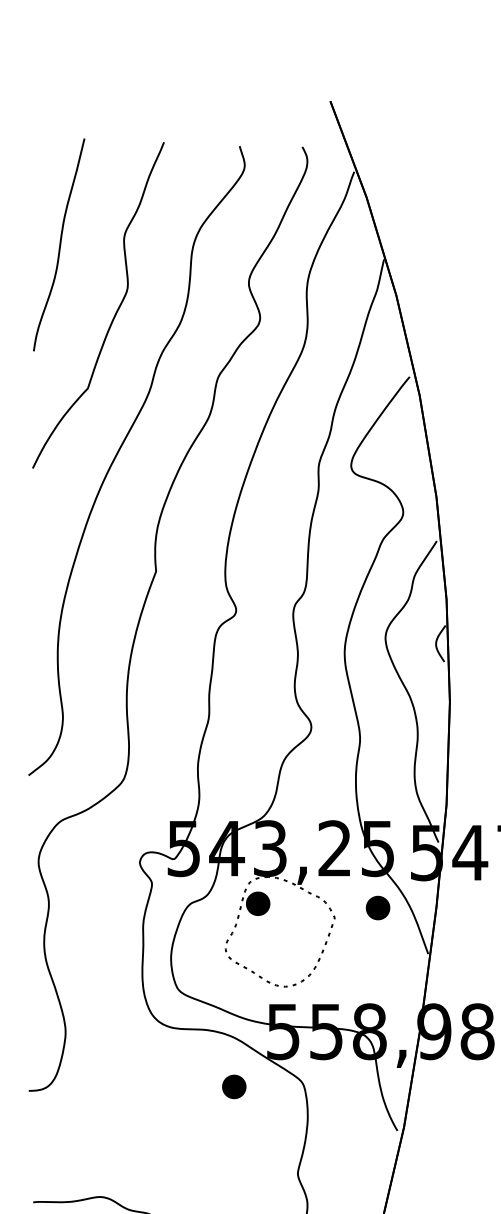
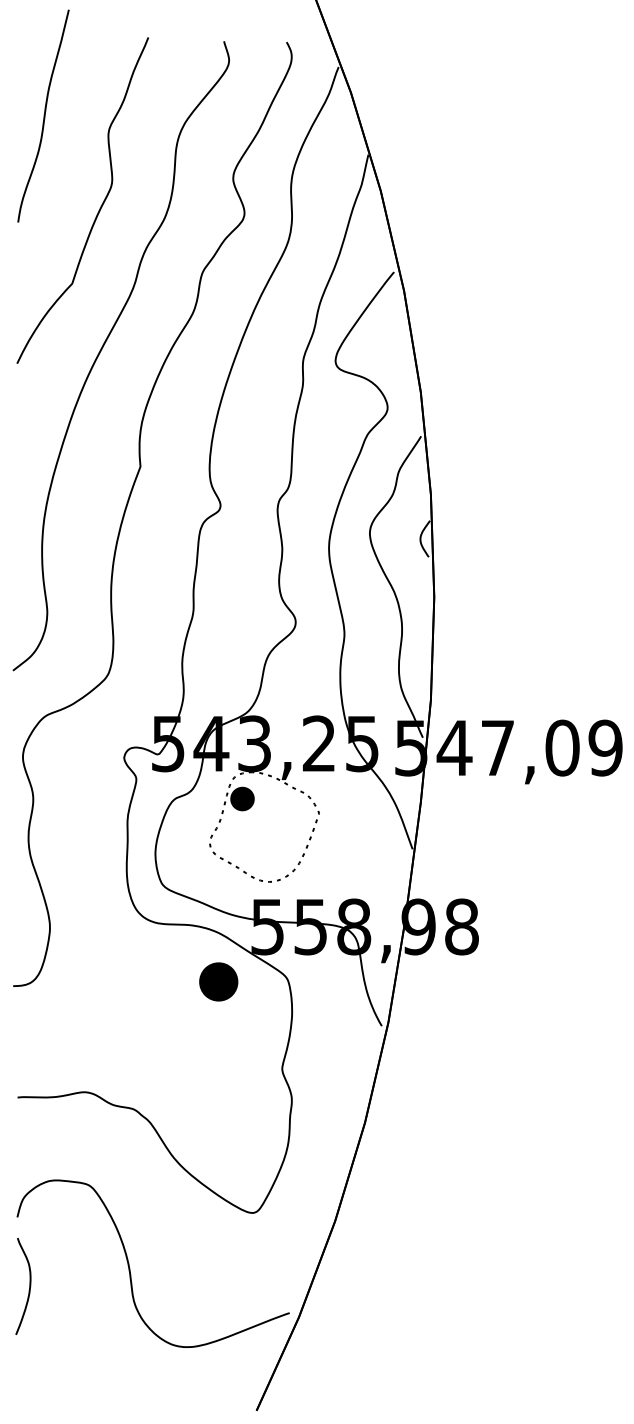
curve: (59, 244) -> (43, 115), moved
part: (378, 908) -> (362, 803), removed
part: (234, 1087) -> (218, 982), size x1.6

